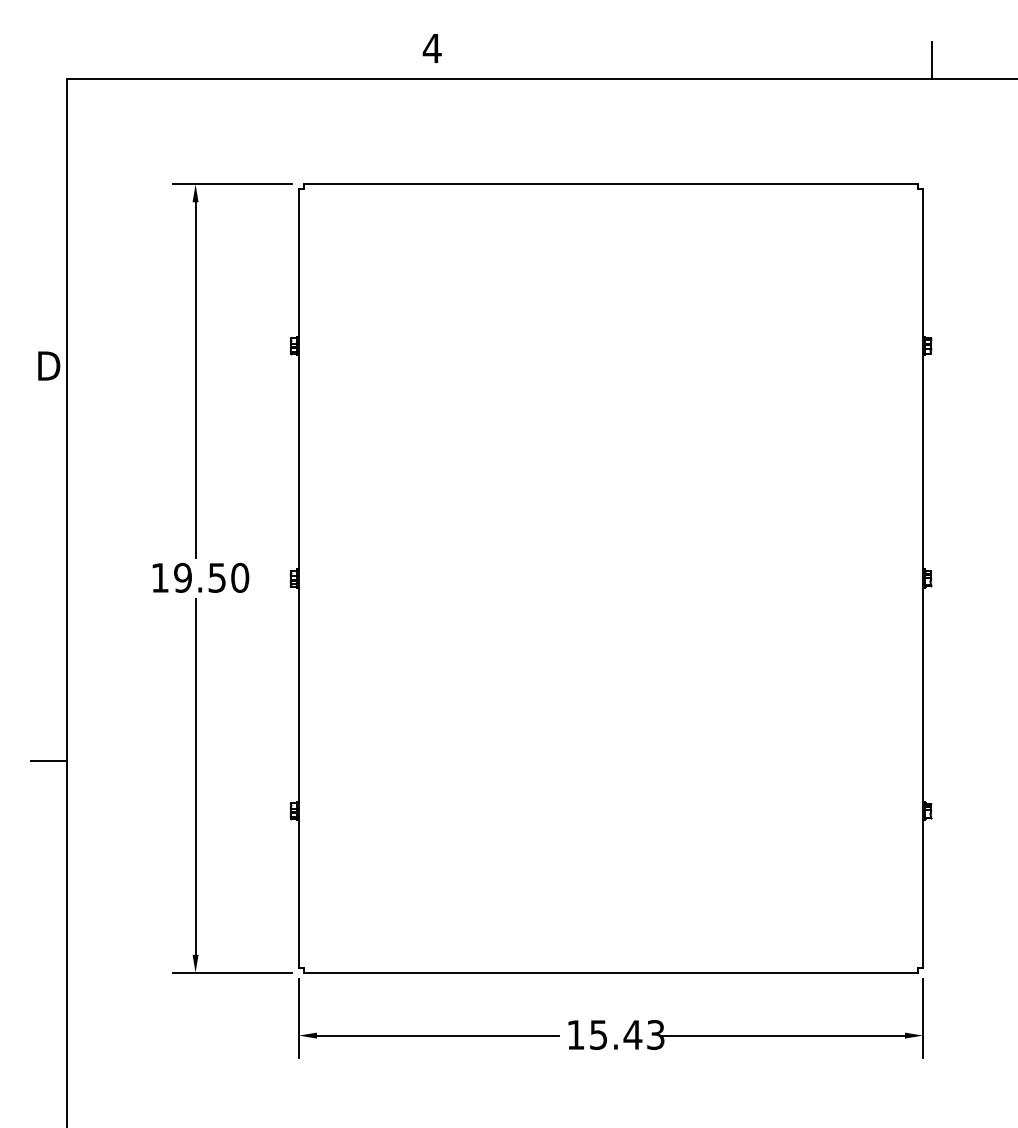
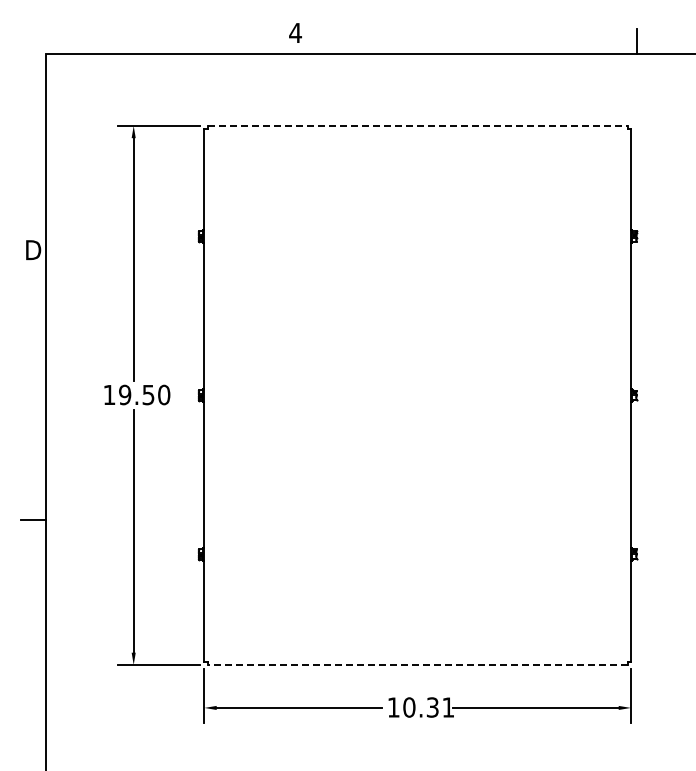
line: (610, 183) -> (417, 125), solid -> dashed
line: (610, 972) -> (417, 664), solid -> dashed
text: (626, 1034) -> (428, 707), 15.43 -> 10.31

